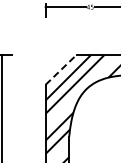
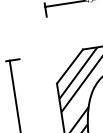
line: (61, 69) -> (70, 66), dashed -> solid

